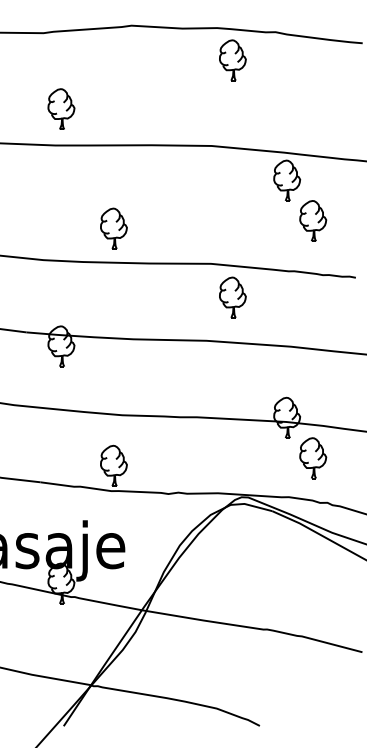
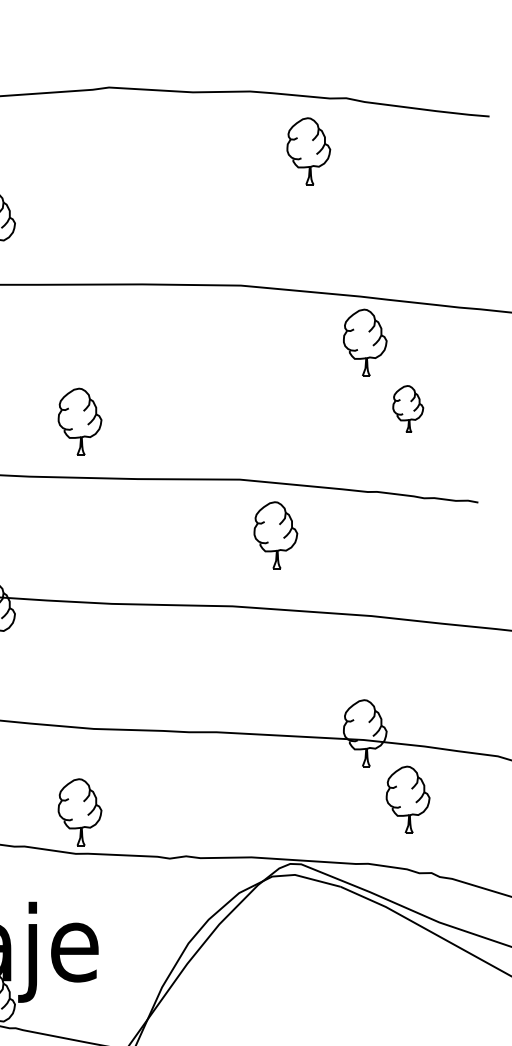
part: (232, 60) -> (308, 151), moved
part: (313, 220) -> (408, 408), size x0.7

